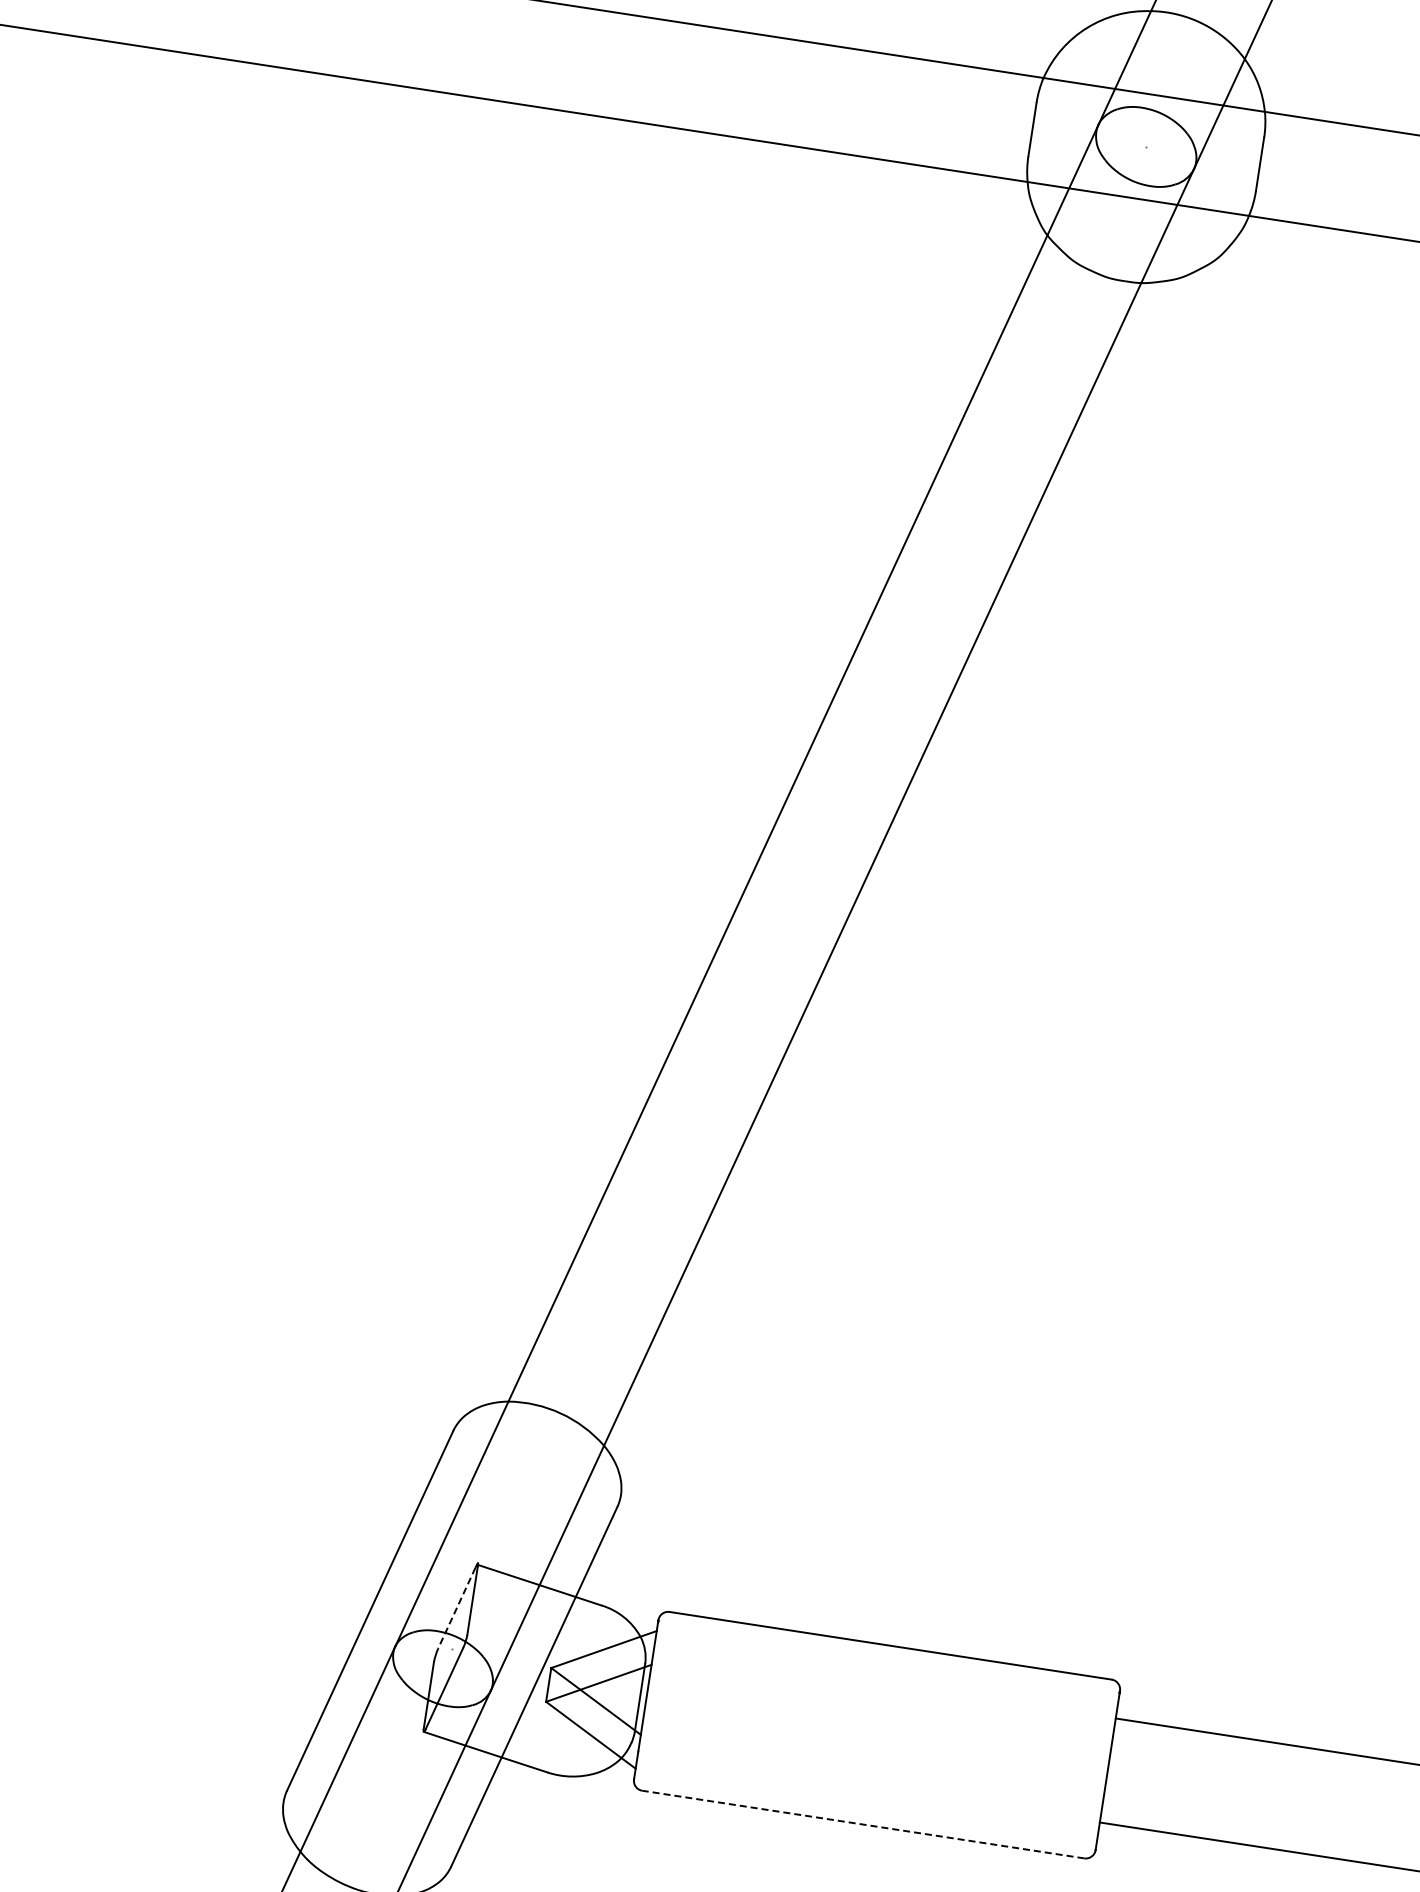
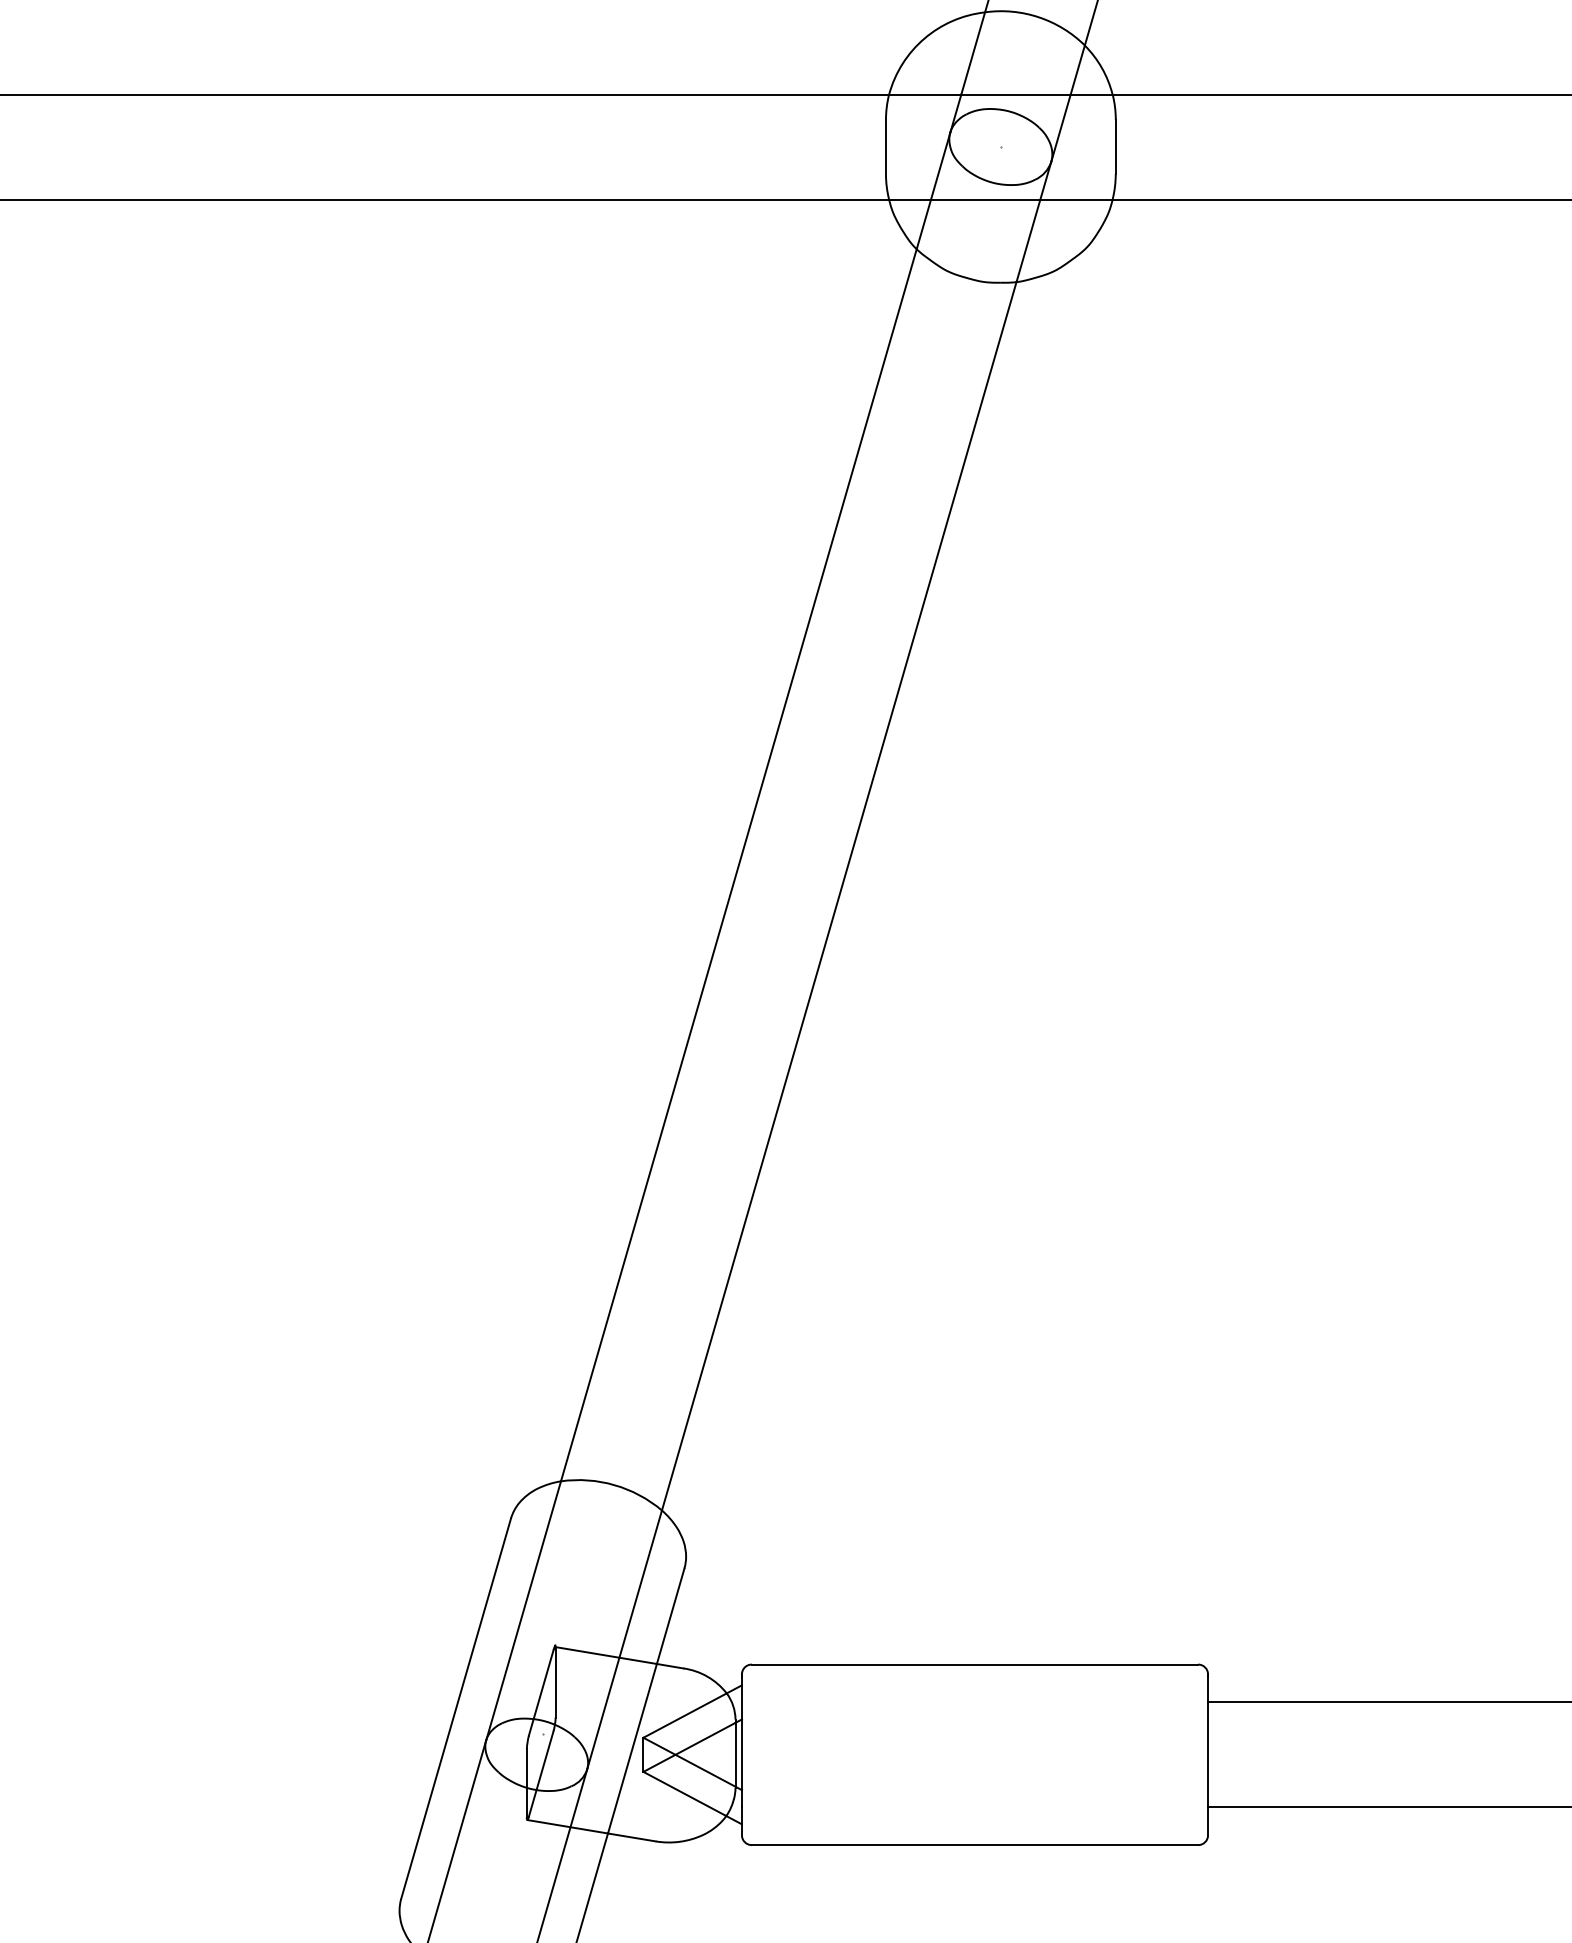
line: (457, 1608) -> (541, 1693), dashed -> solid
line: (862, 1824) -> (974, 1845), dashed -> solid

